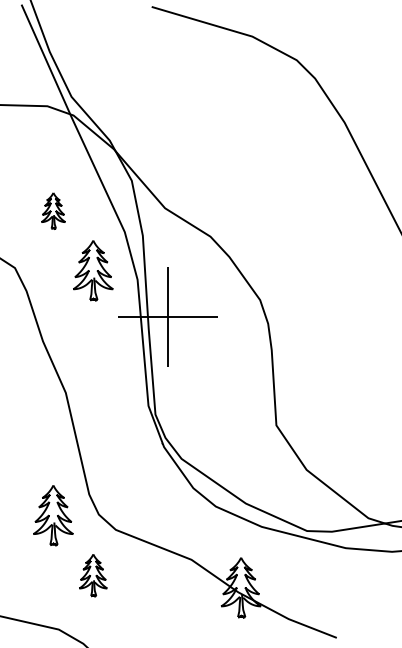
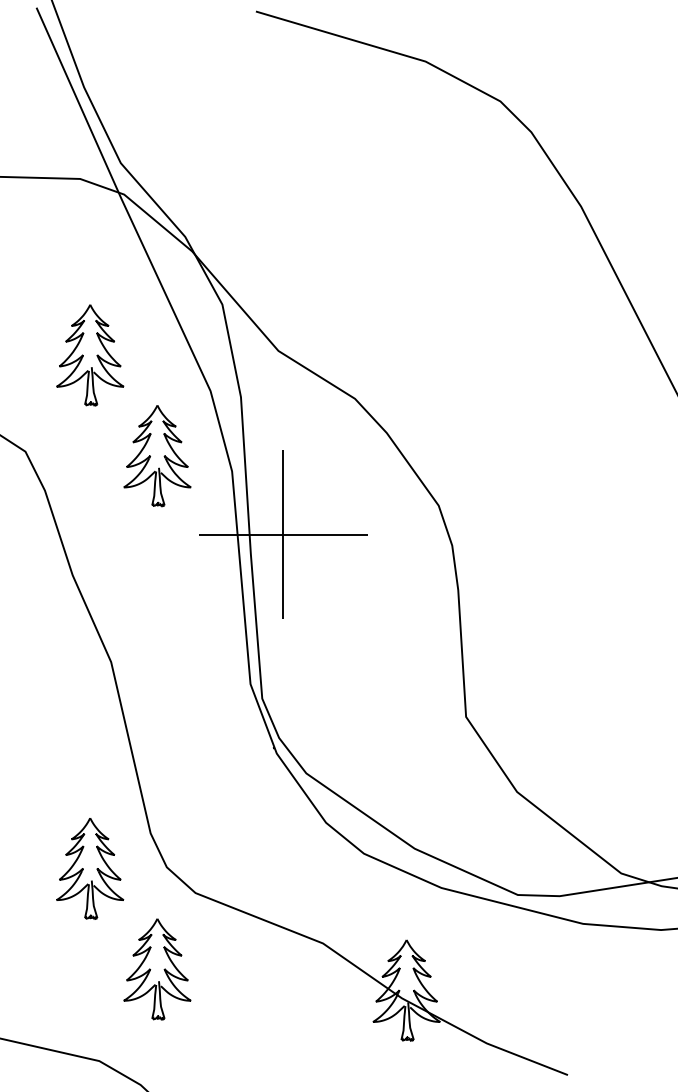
part: (53, 210) -> (90, 354), size x1.67
part: (93, 575) -> (157, 969), size x1.43

